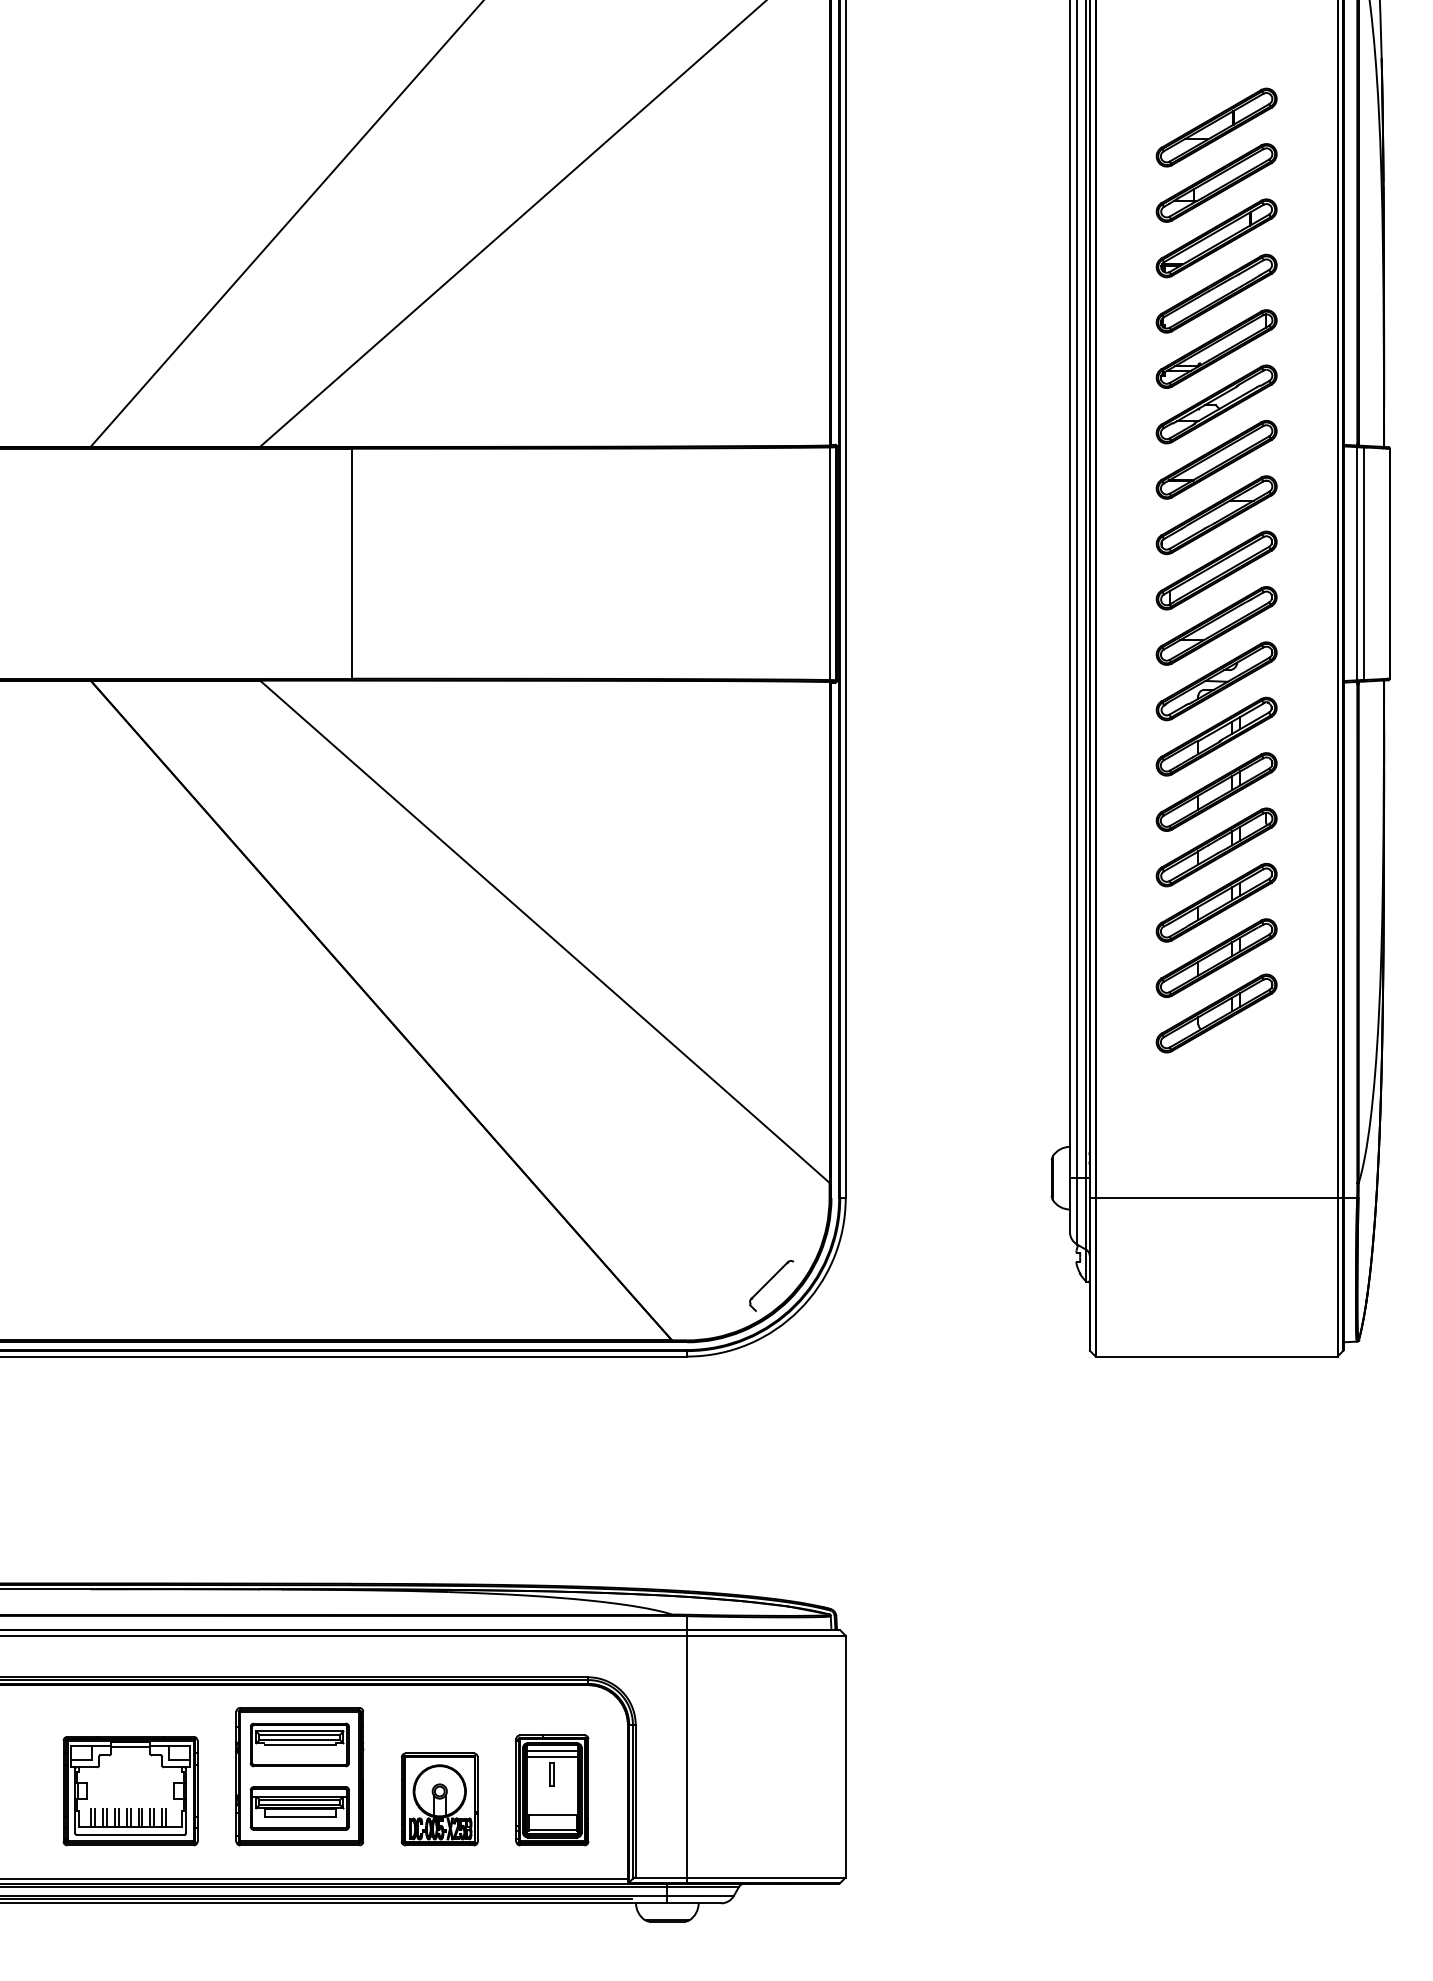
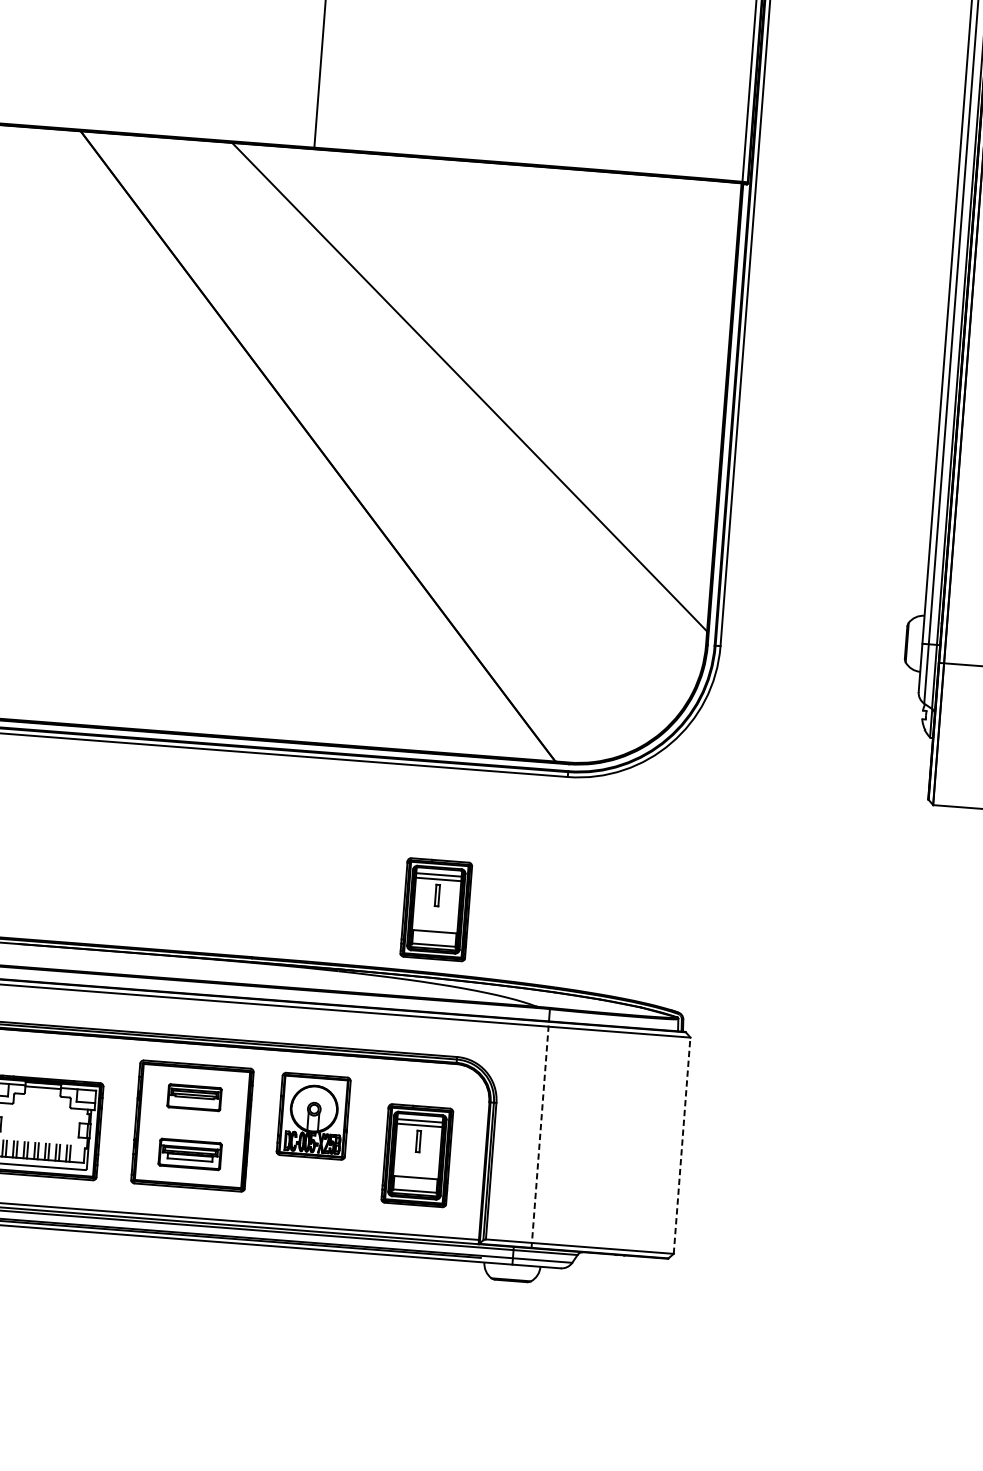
part: (771, 1285) -> (648, 719), removed
part: (552, 1515) -> (436, 909), added
part: (299, 1744) -> (194, 1097), size x0.6
line: (687, 1756) -> (540, 1134), solid -> dashed
line: (845, 1756) -> (681, 1145), solid -> dashed
part: (439, 1799) -> (313, 1116), moved
part: (299, 1808) -> (189, 1154), size x0.7

